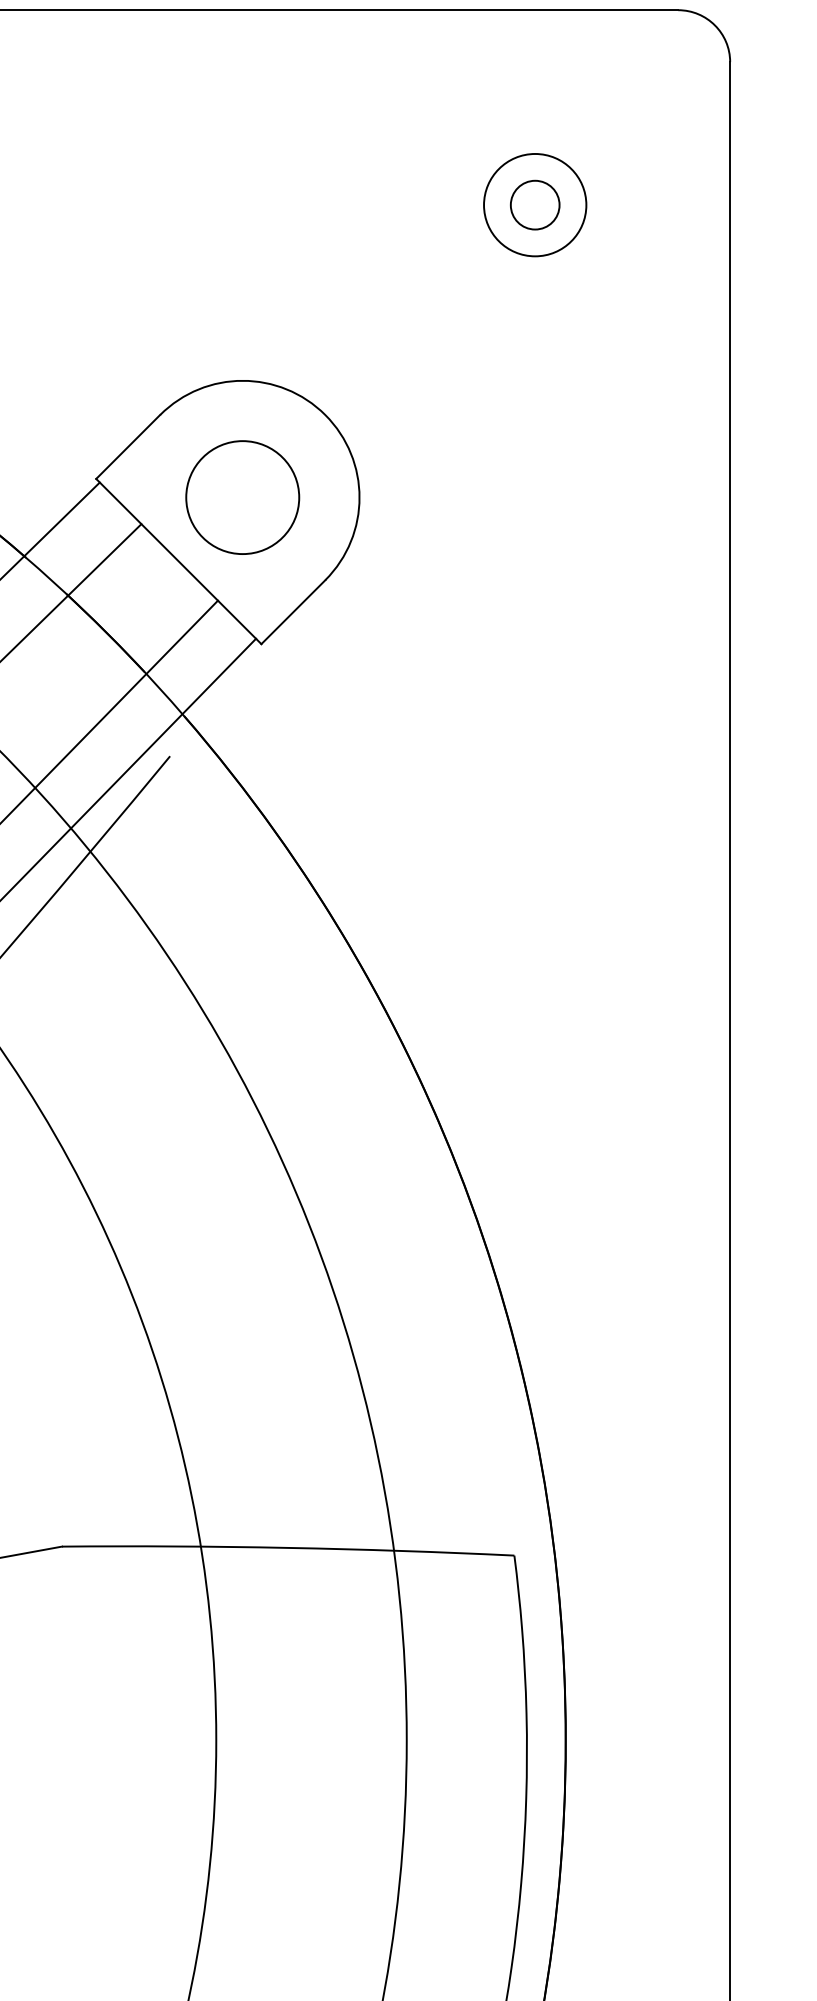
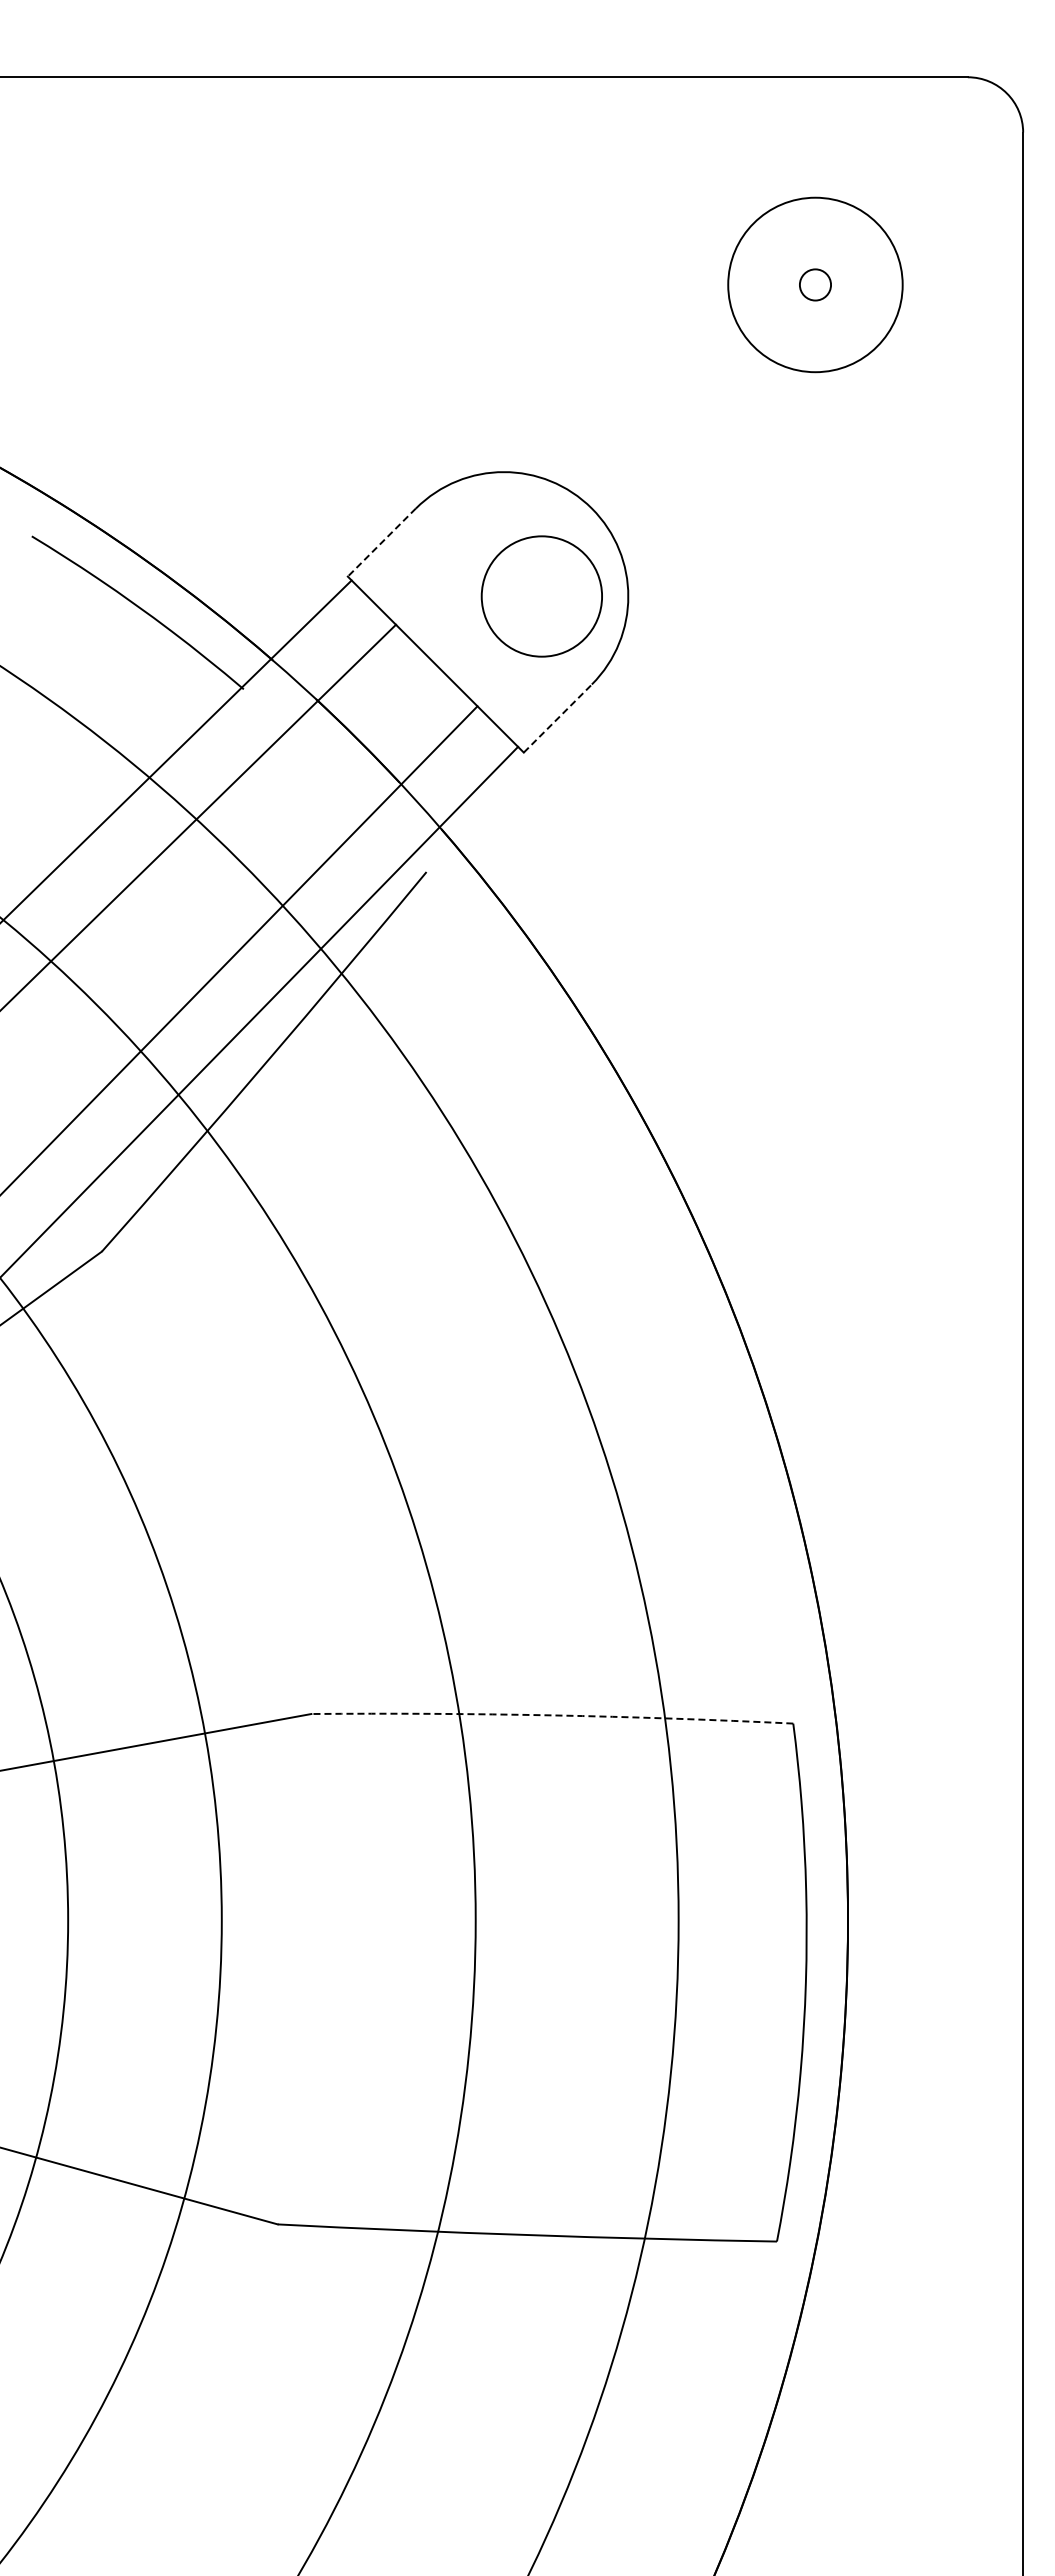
circle: (534, 204) -> (814, 284), size x1.6
circle: (535, 204) -> (815, 284), size x0.6
line: (127, 446) -> (381, 542), solid -> dashed
circle: (242, 497) -> (541, 596), moved
line: (293, 612) -> (558, 718), solid -> dashed
arc: (288, 1548) -> (552, 1715), solid -> dashed

